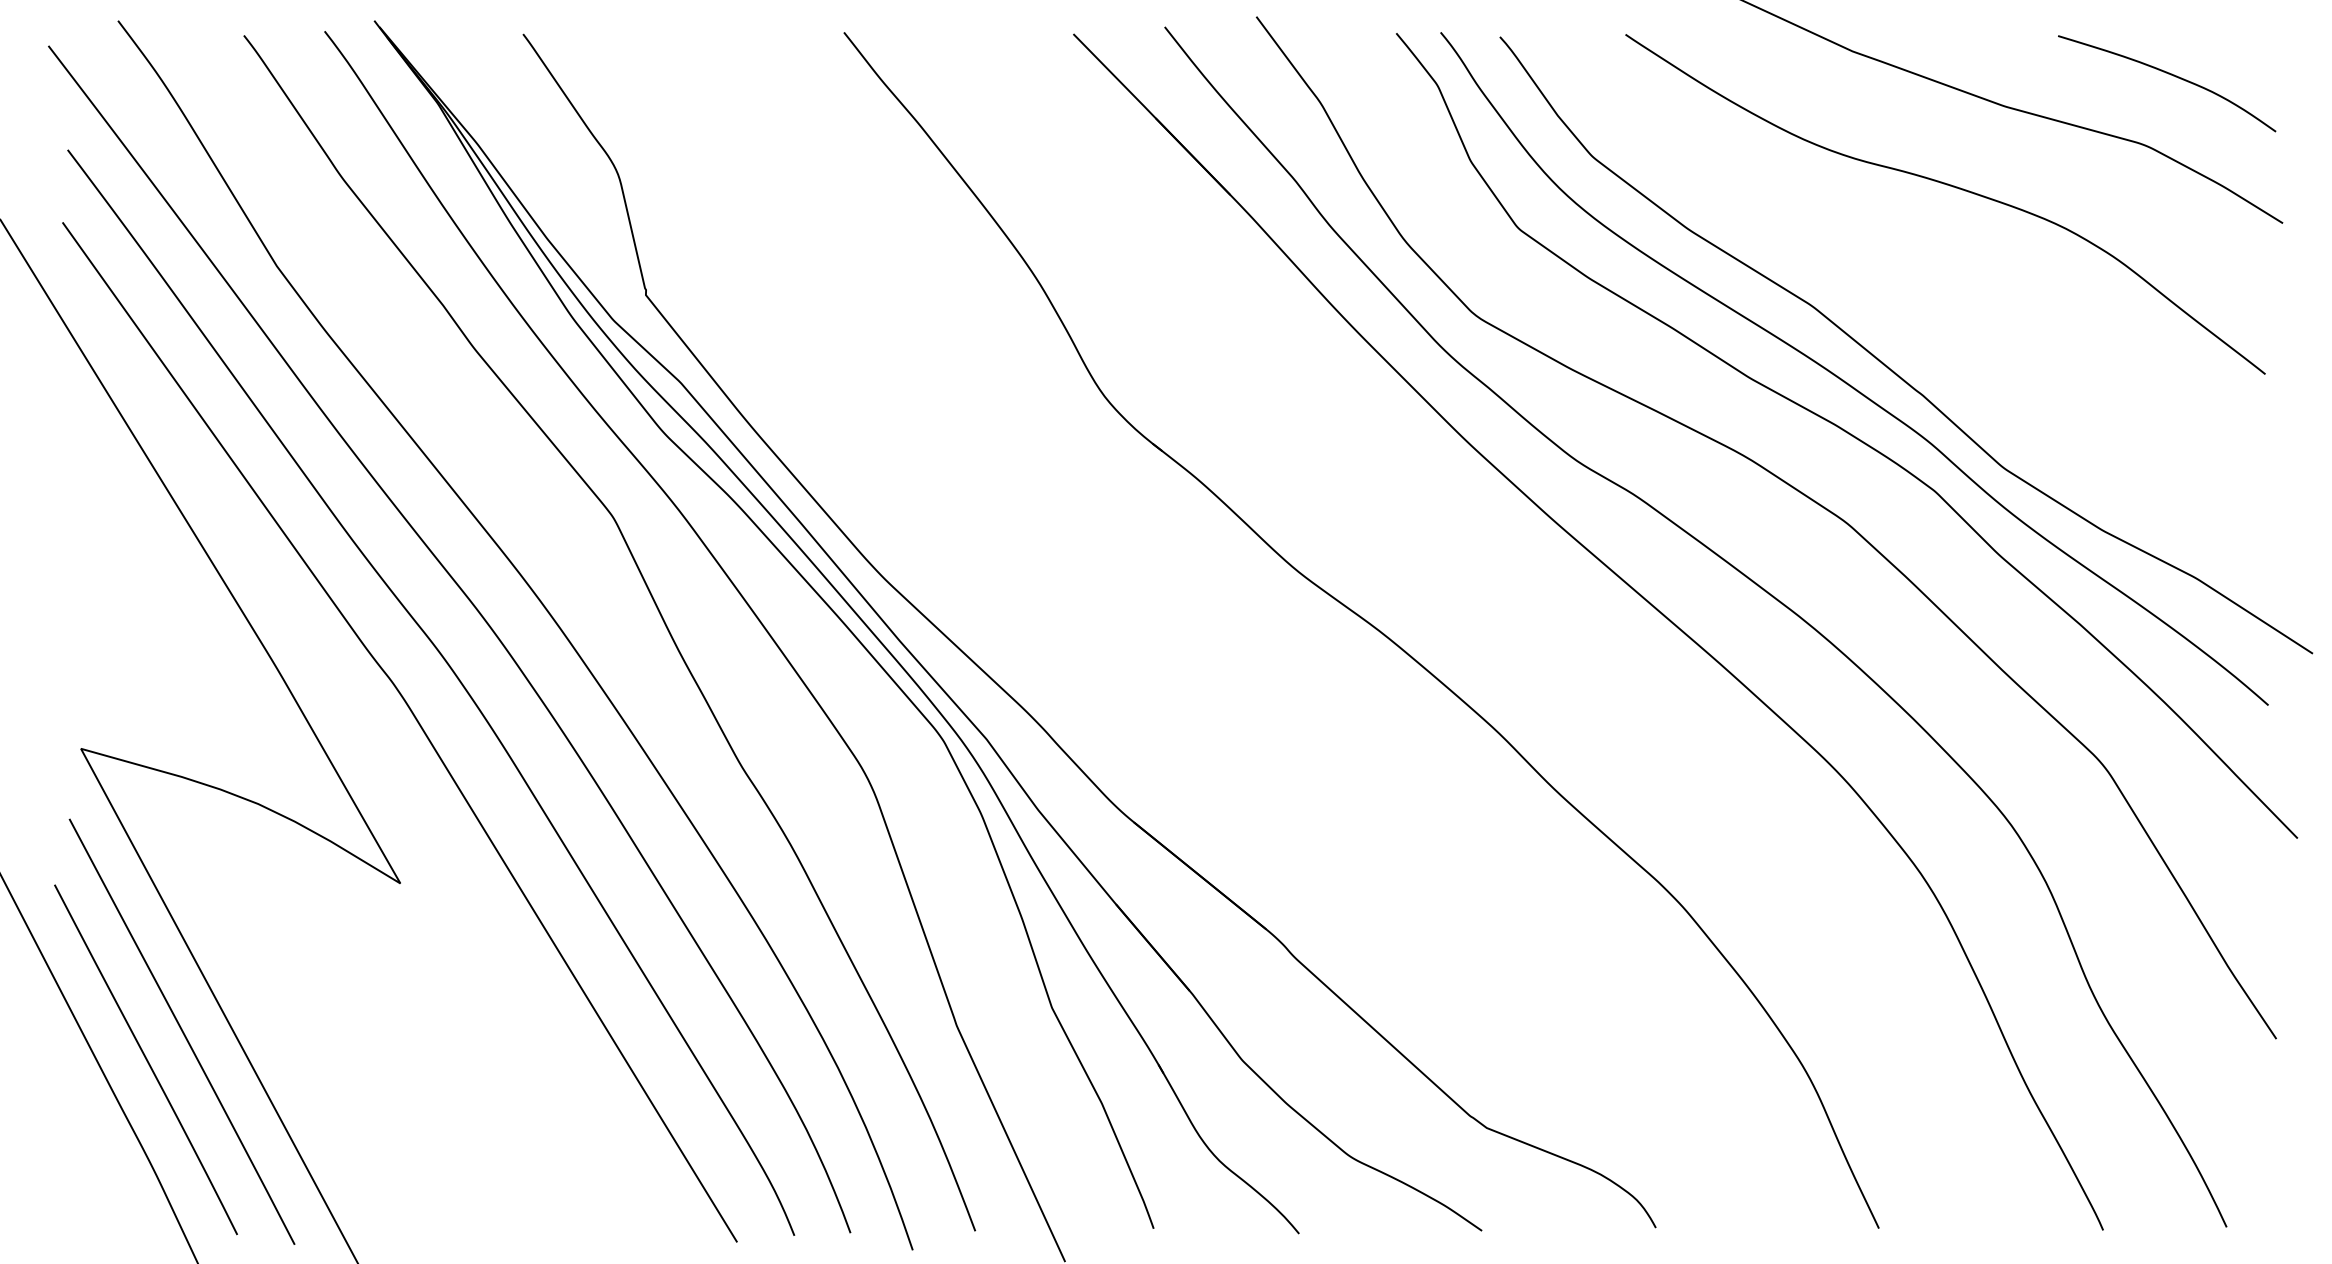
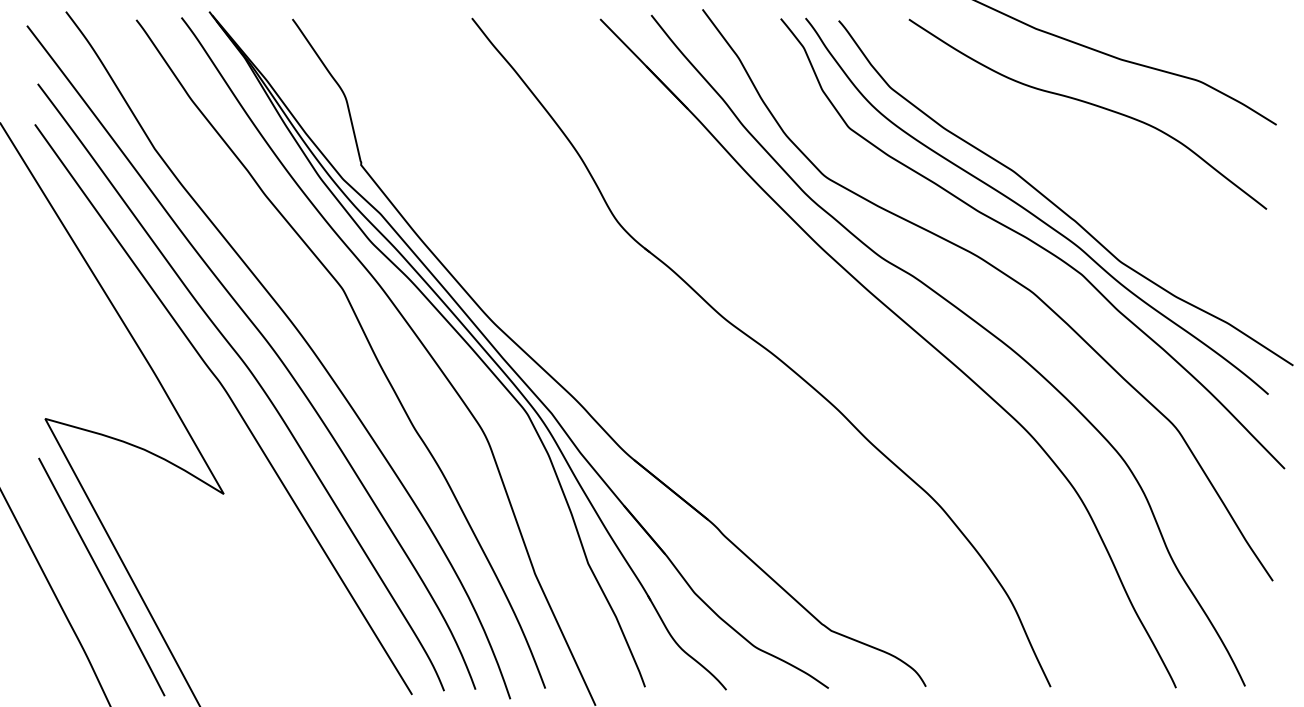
curve: (2170, 75) -> (1213, 42), removed
line: (145, 1059) -> (81, 592), removed

